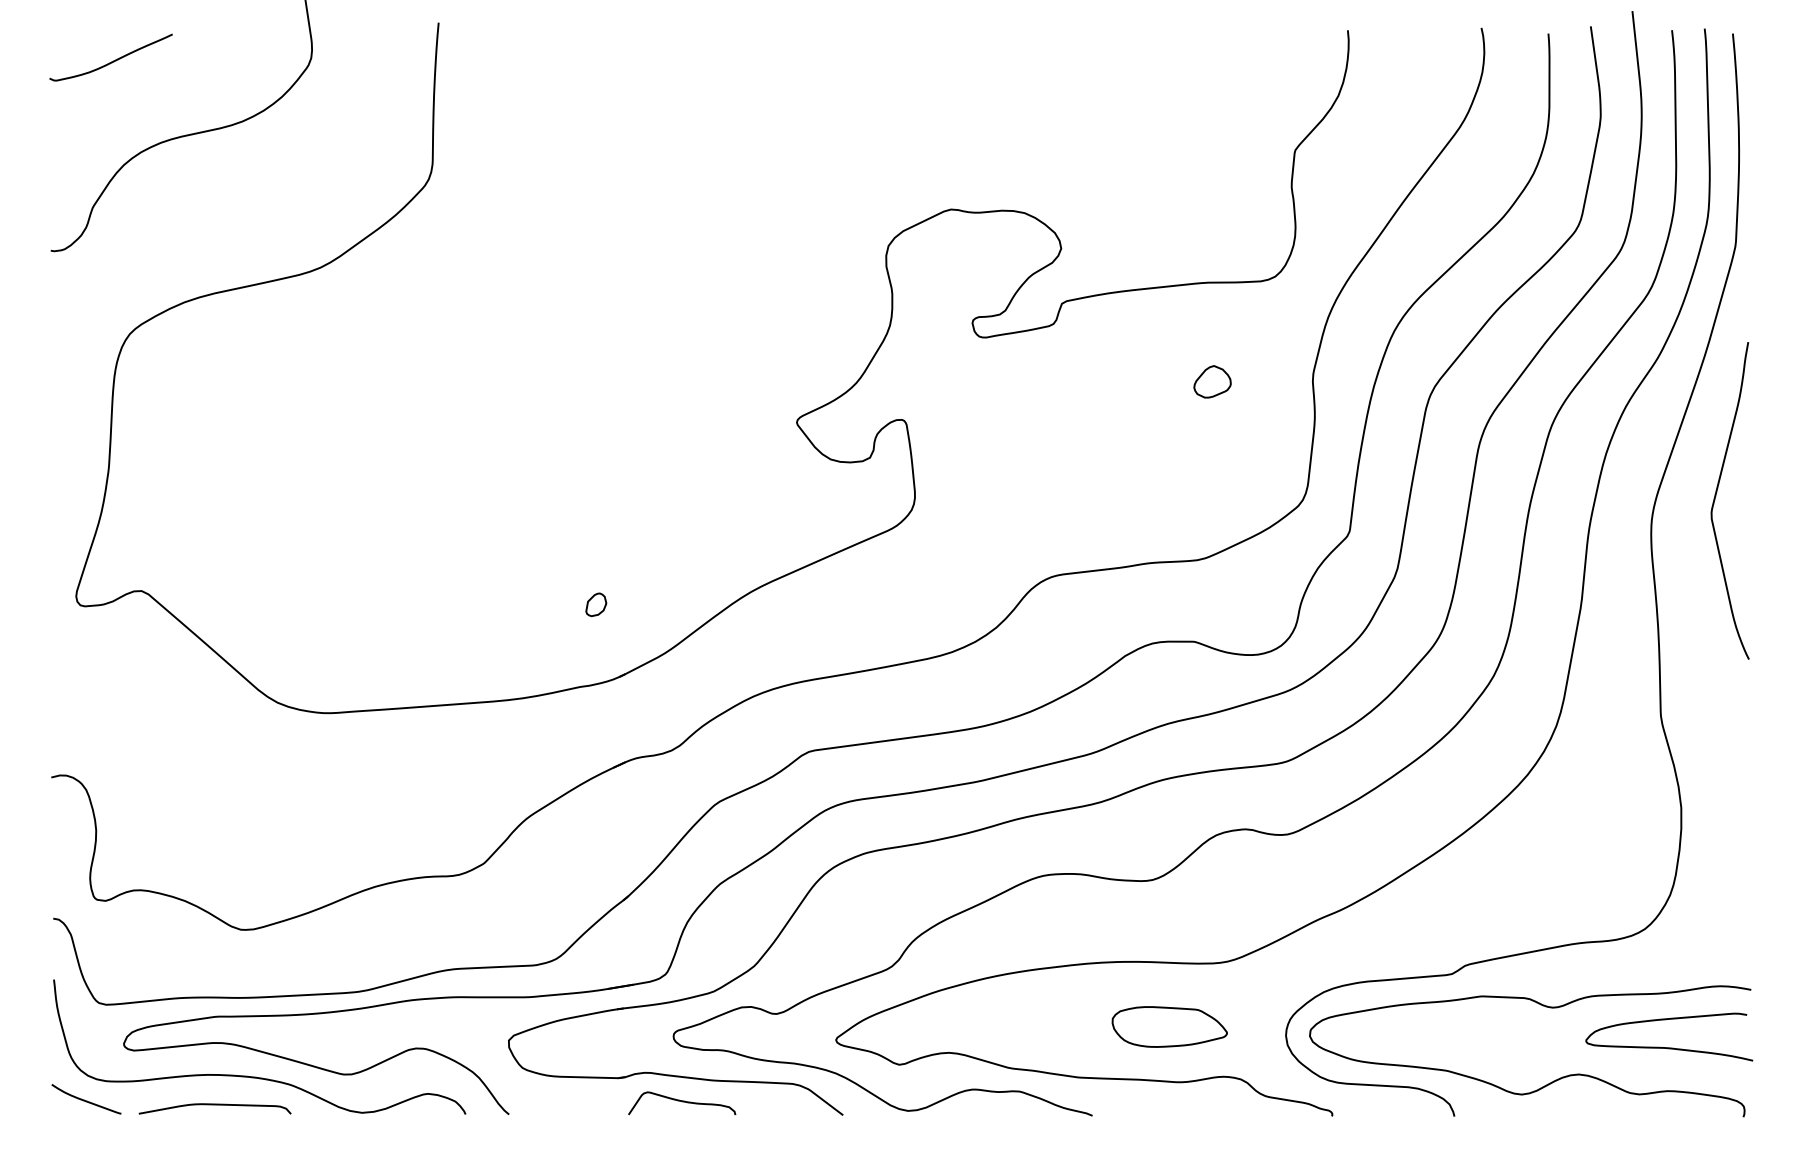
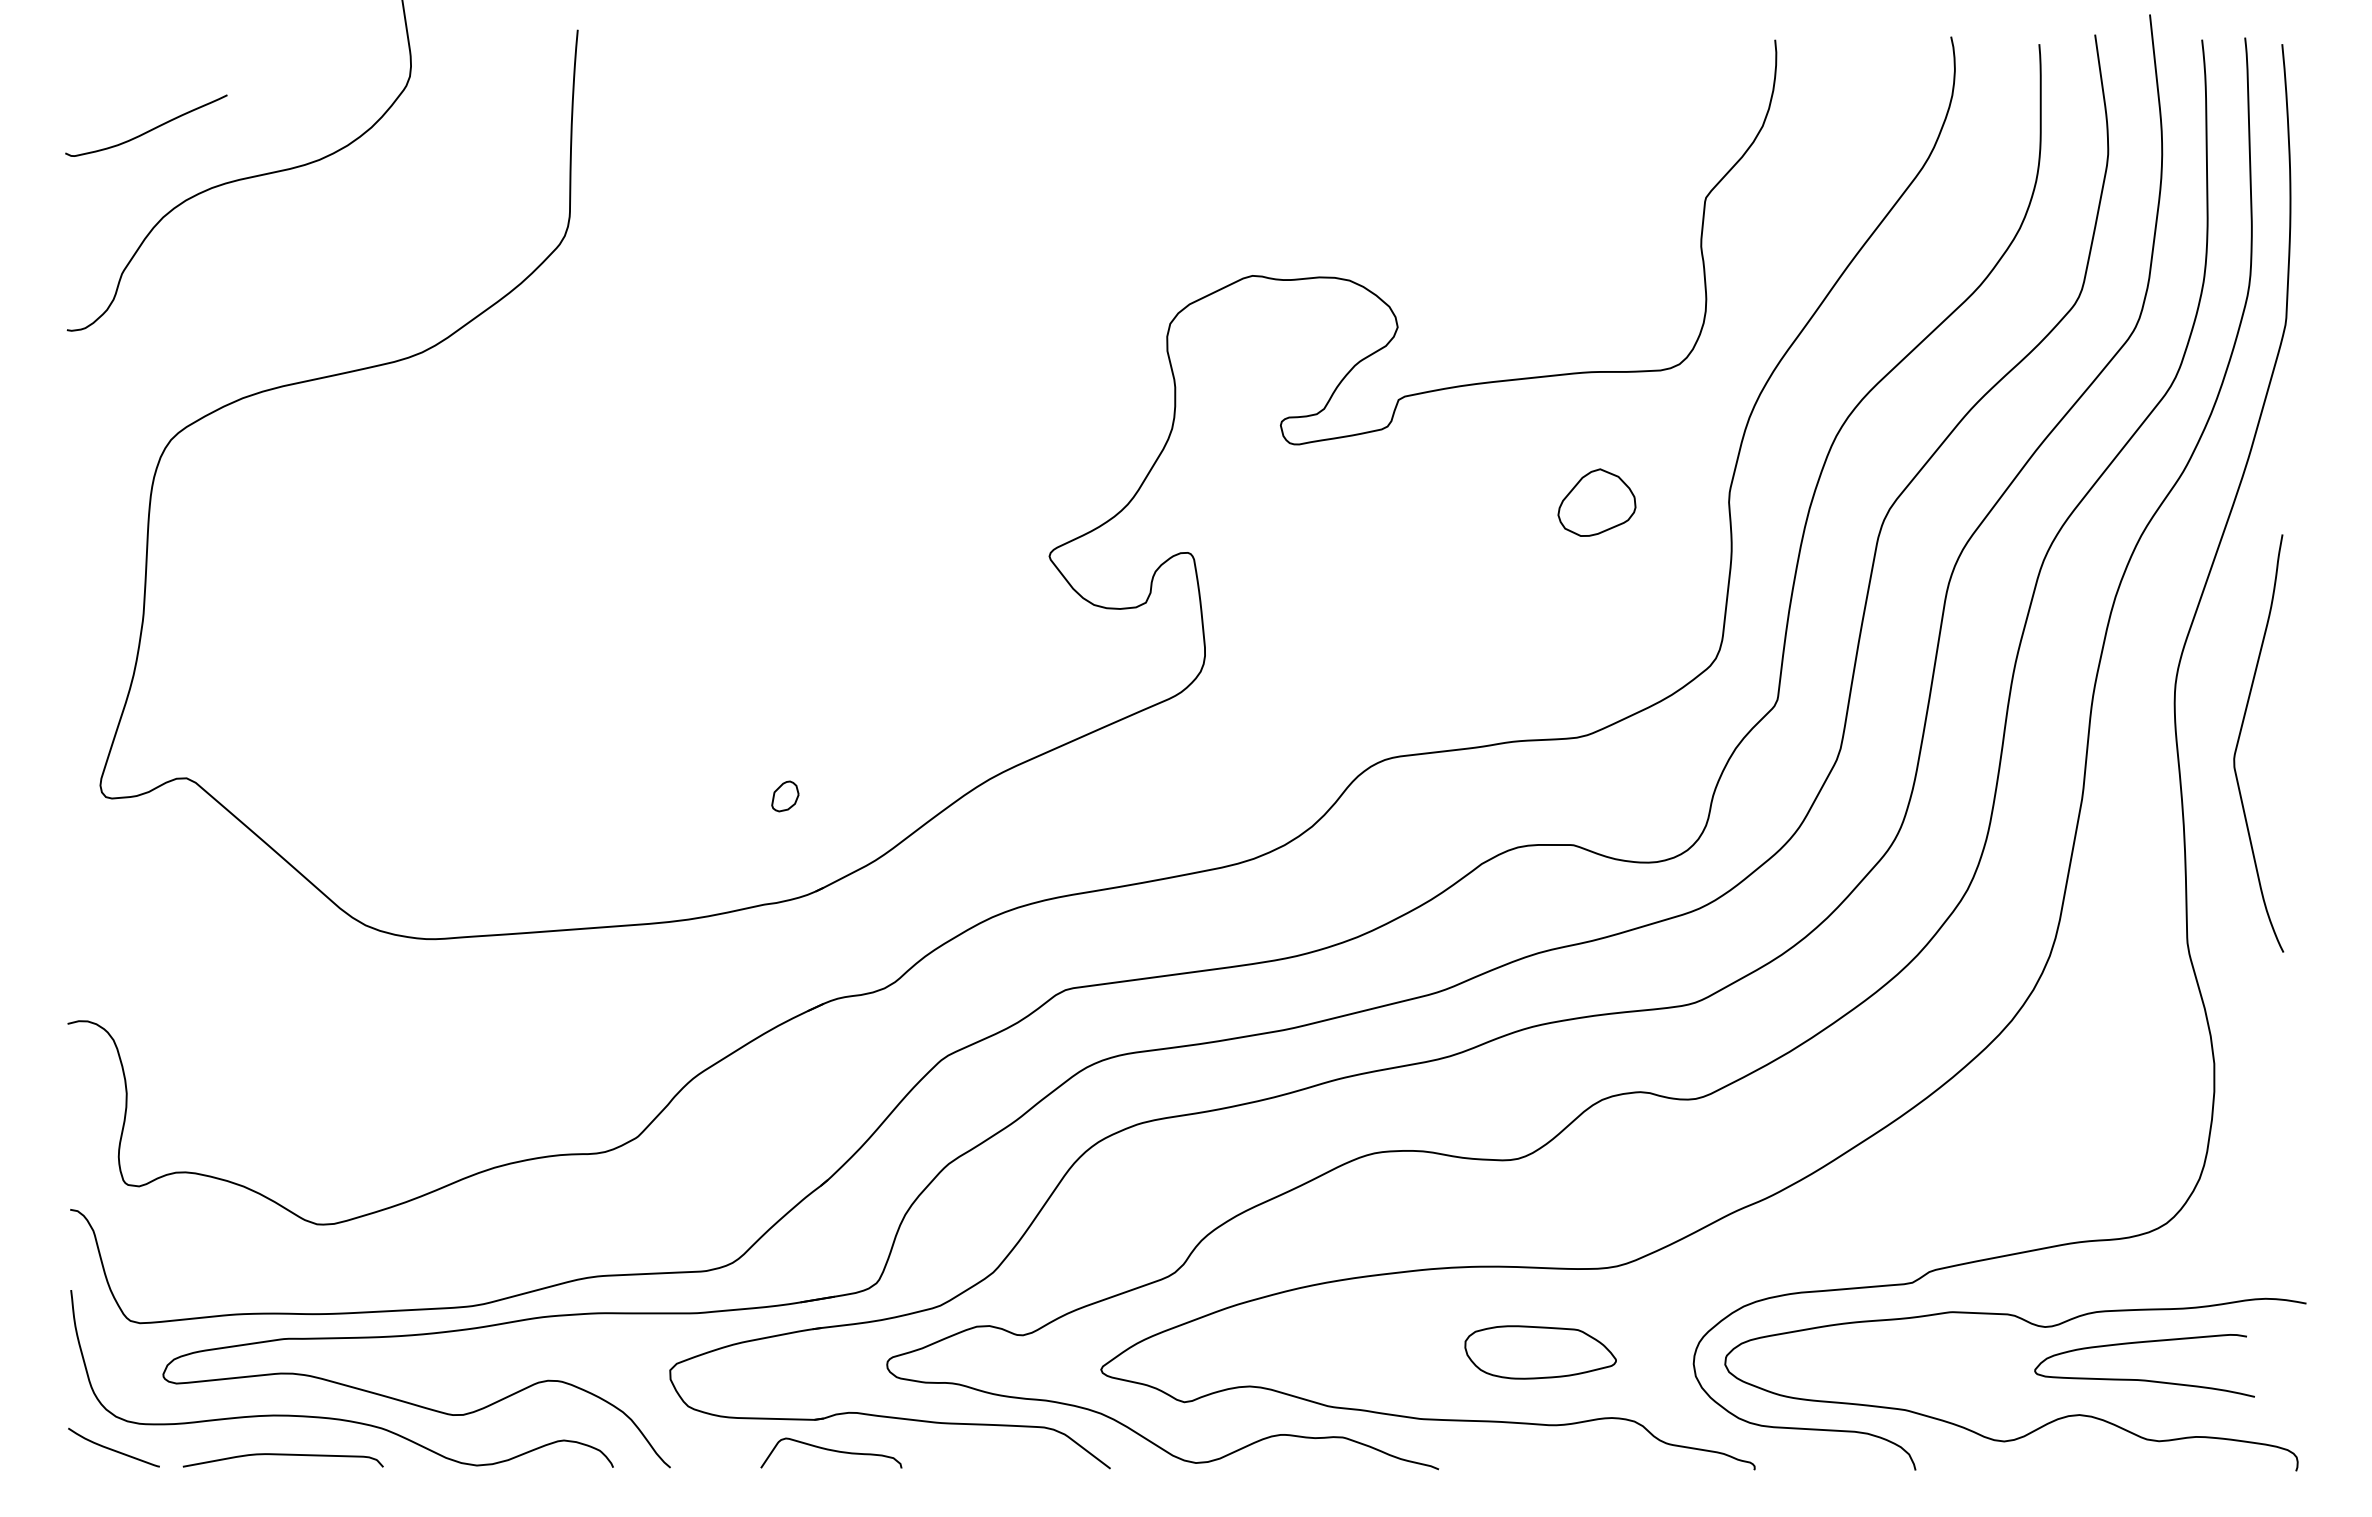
curve: (112, 61) -> (148, 130), moved
part: (1212, 381) -> (1596, 502), size x1.6
curve: (1715, 498) -> (2239, 740), moved
curve: (1669, 1047) -> (2144, 1379), moved
curve: (682, 1102) -> (831, 1451), moved

